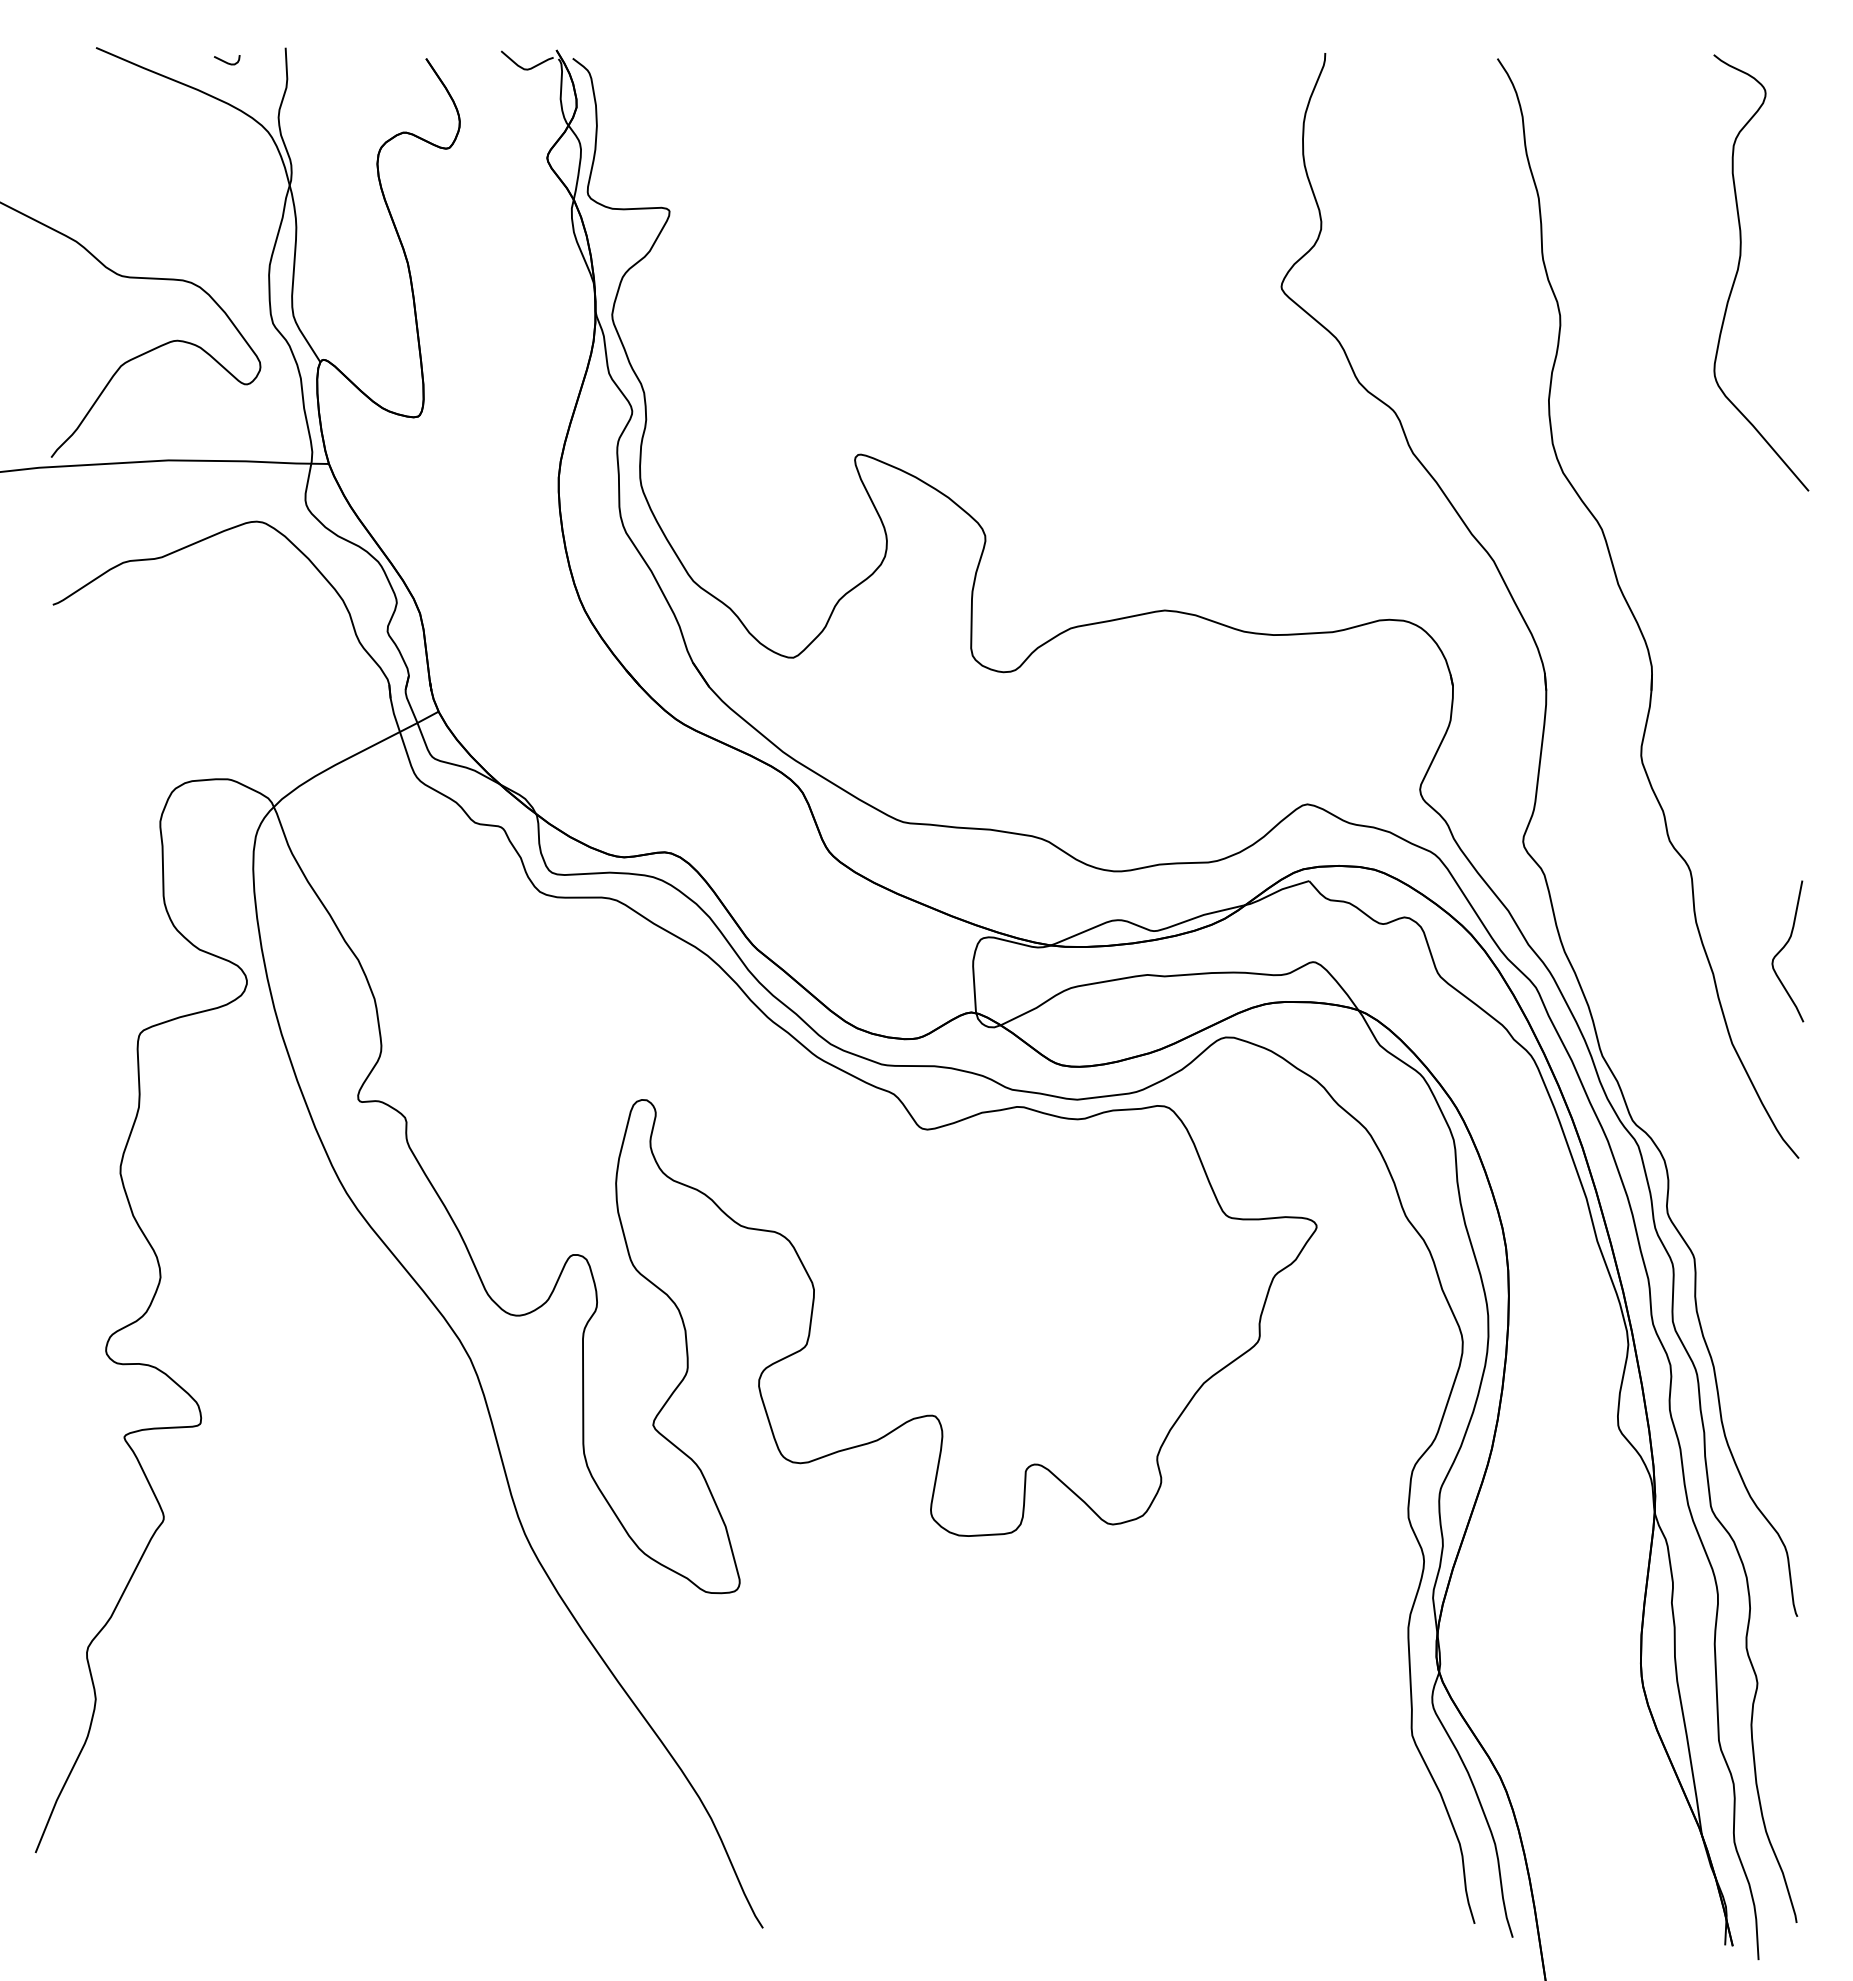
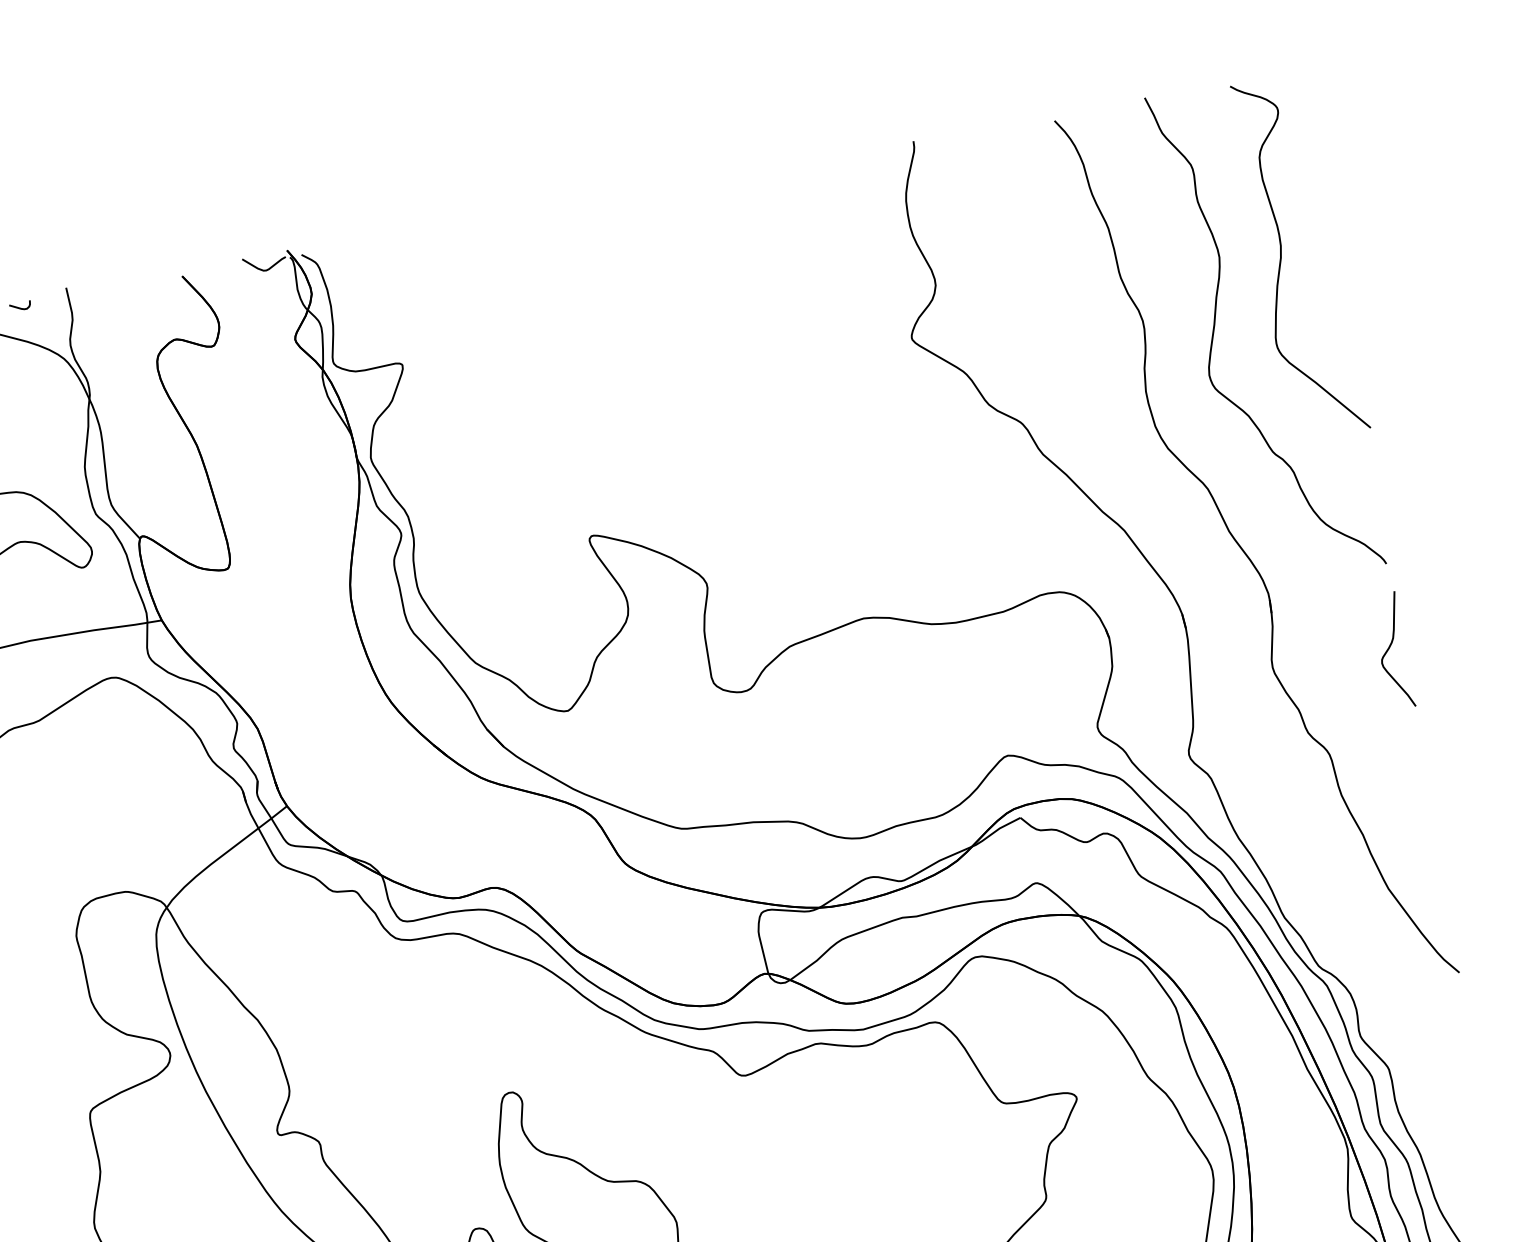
curve: (1645, 336) -> (1215, 325), added
curve: (1784, 947) -> (1389, 648), moved

